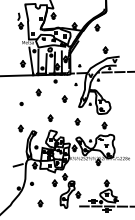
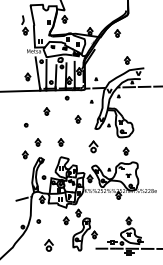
part: (30, 118) -> (37, 142), added
part: (77, 121) -> (93, 146), size x1.6
part: (40, 202) -> (48, 244), size x1.6

